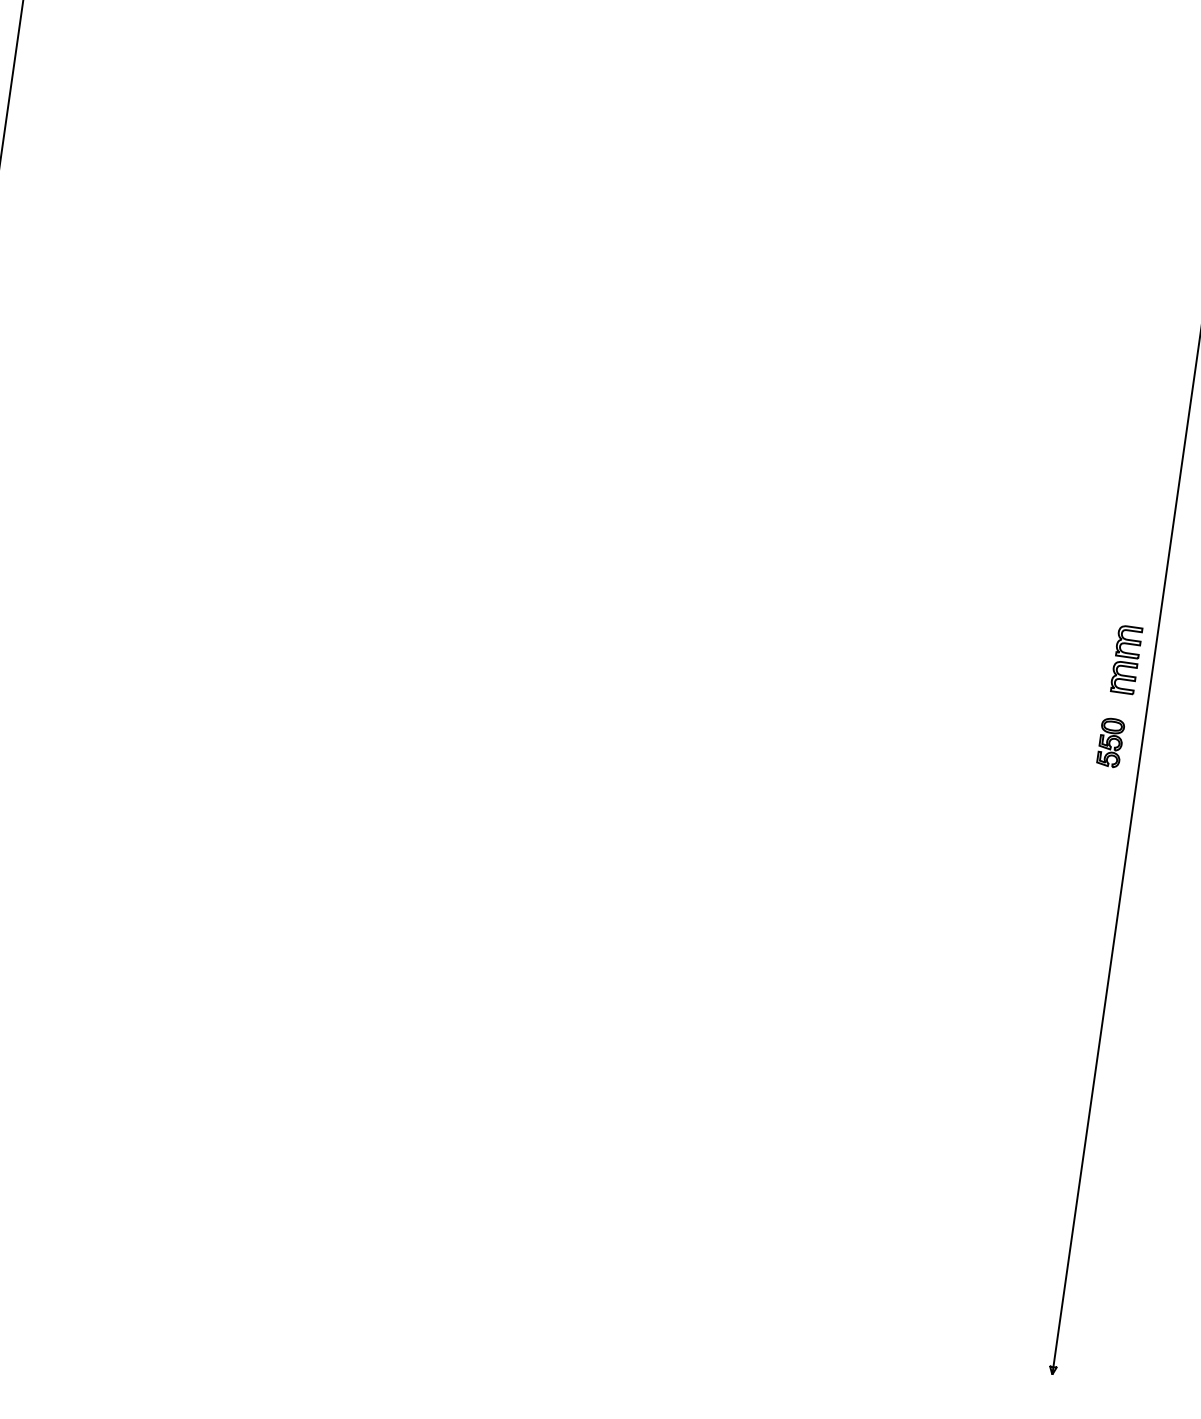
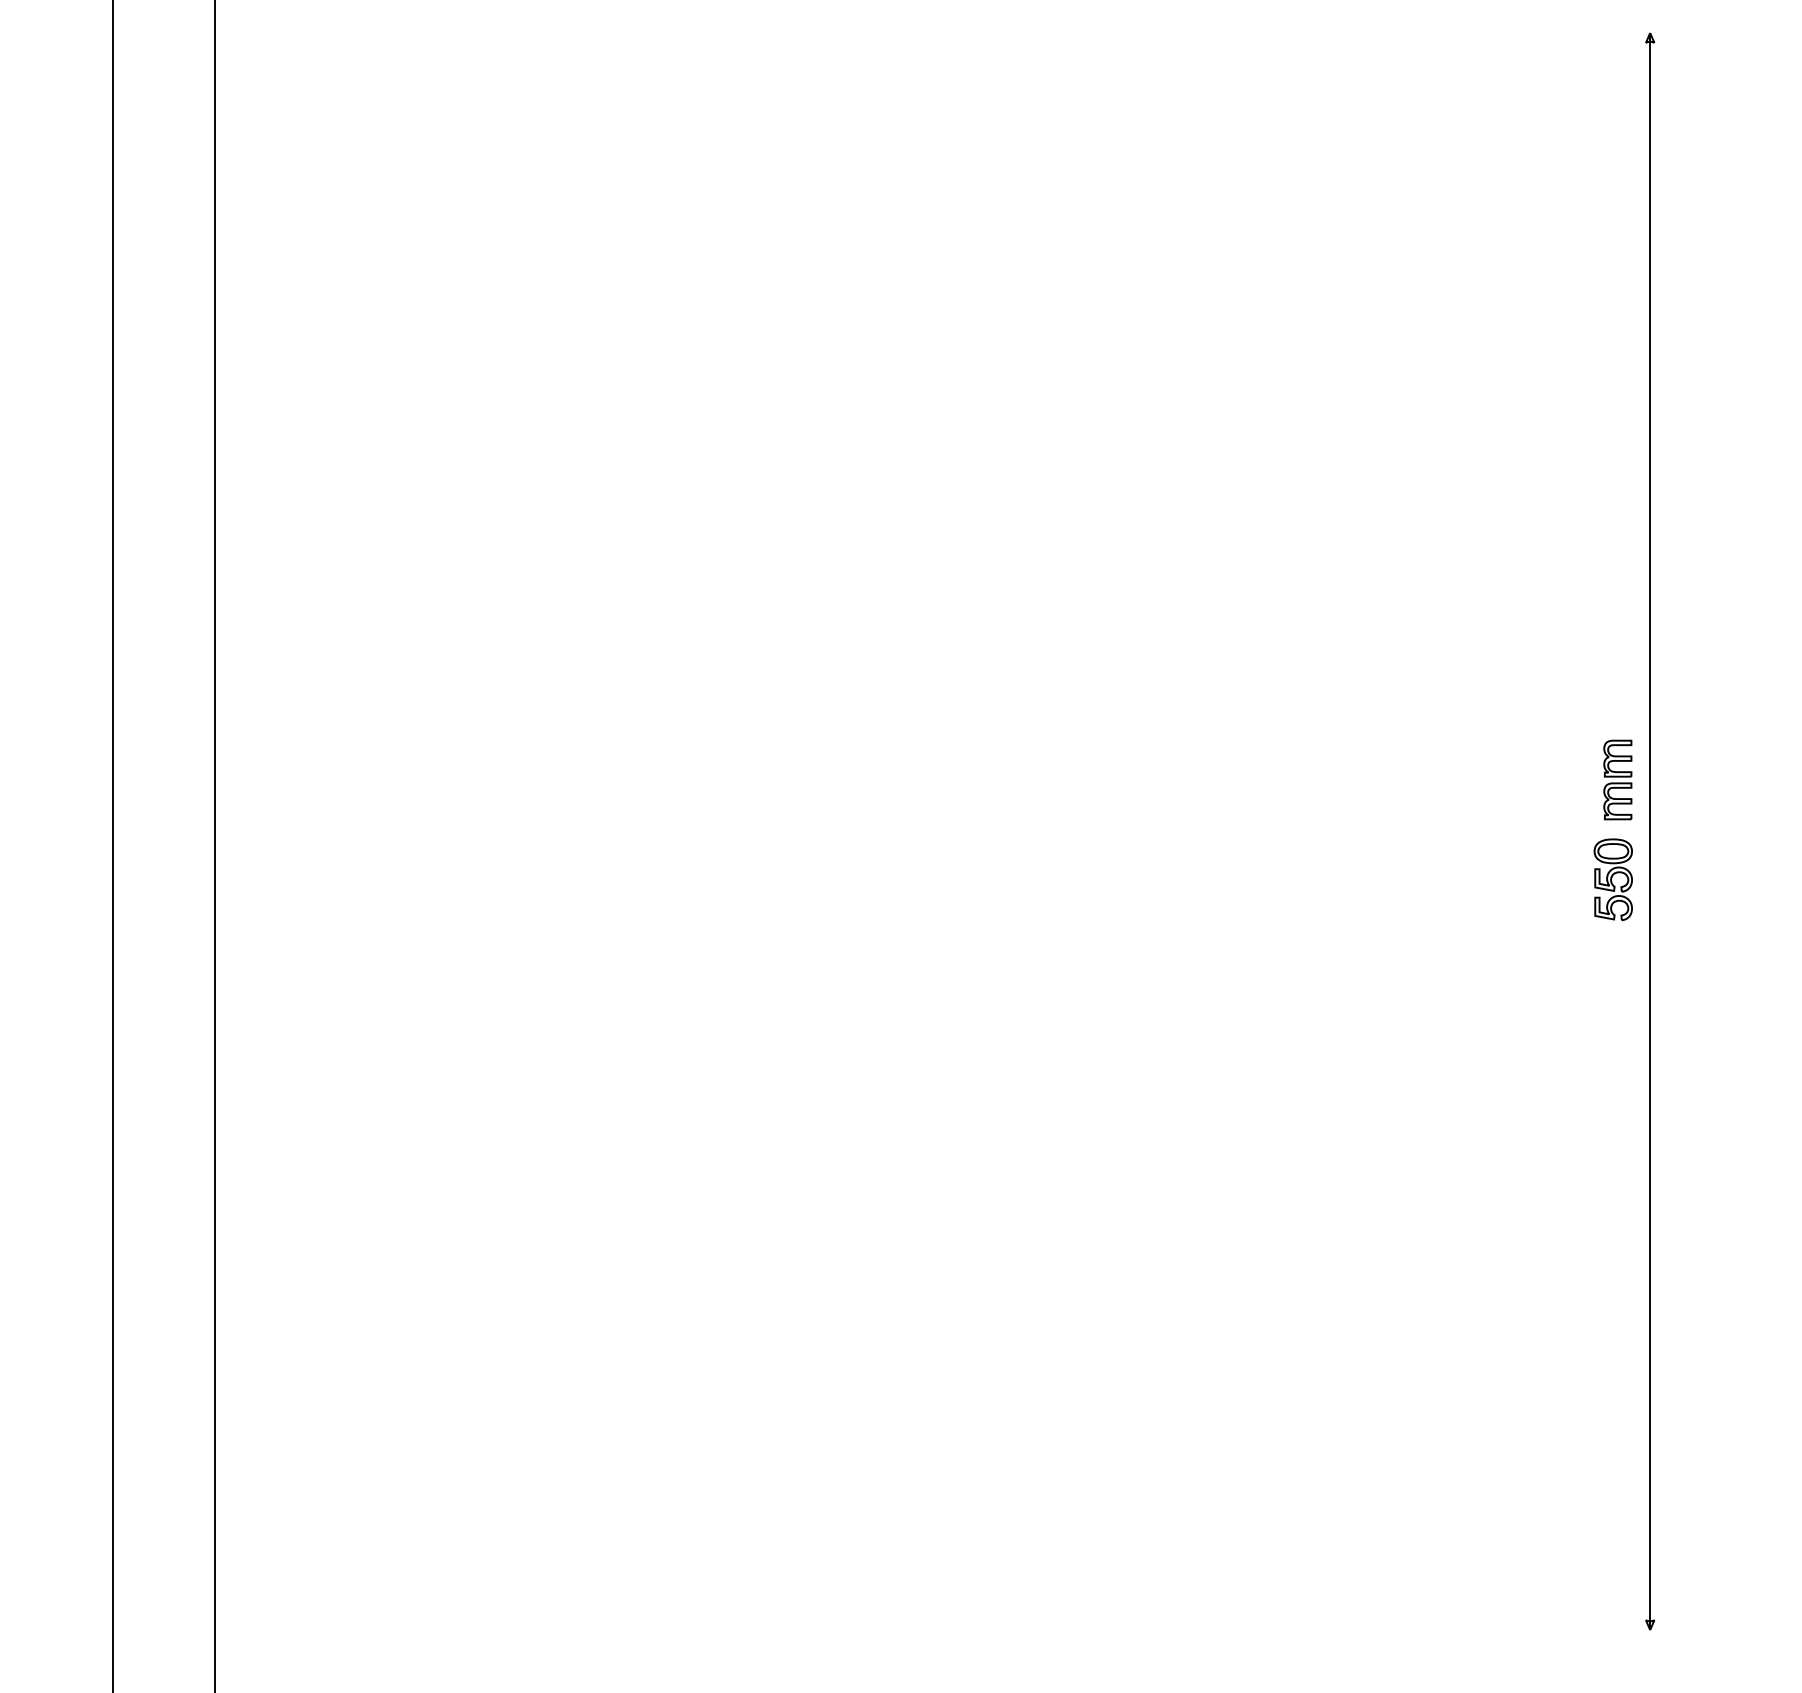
part: (1110, 742) -> (1612, 879), size x1.43

